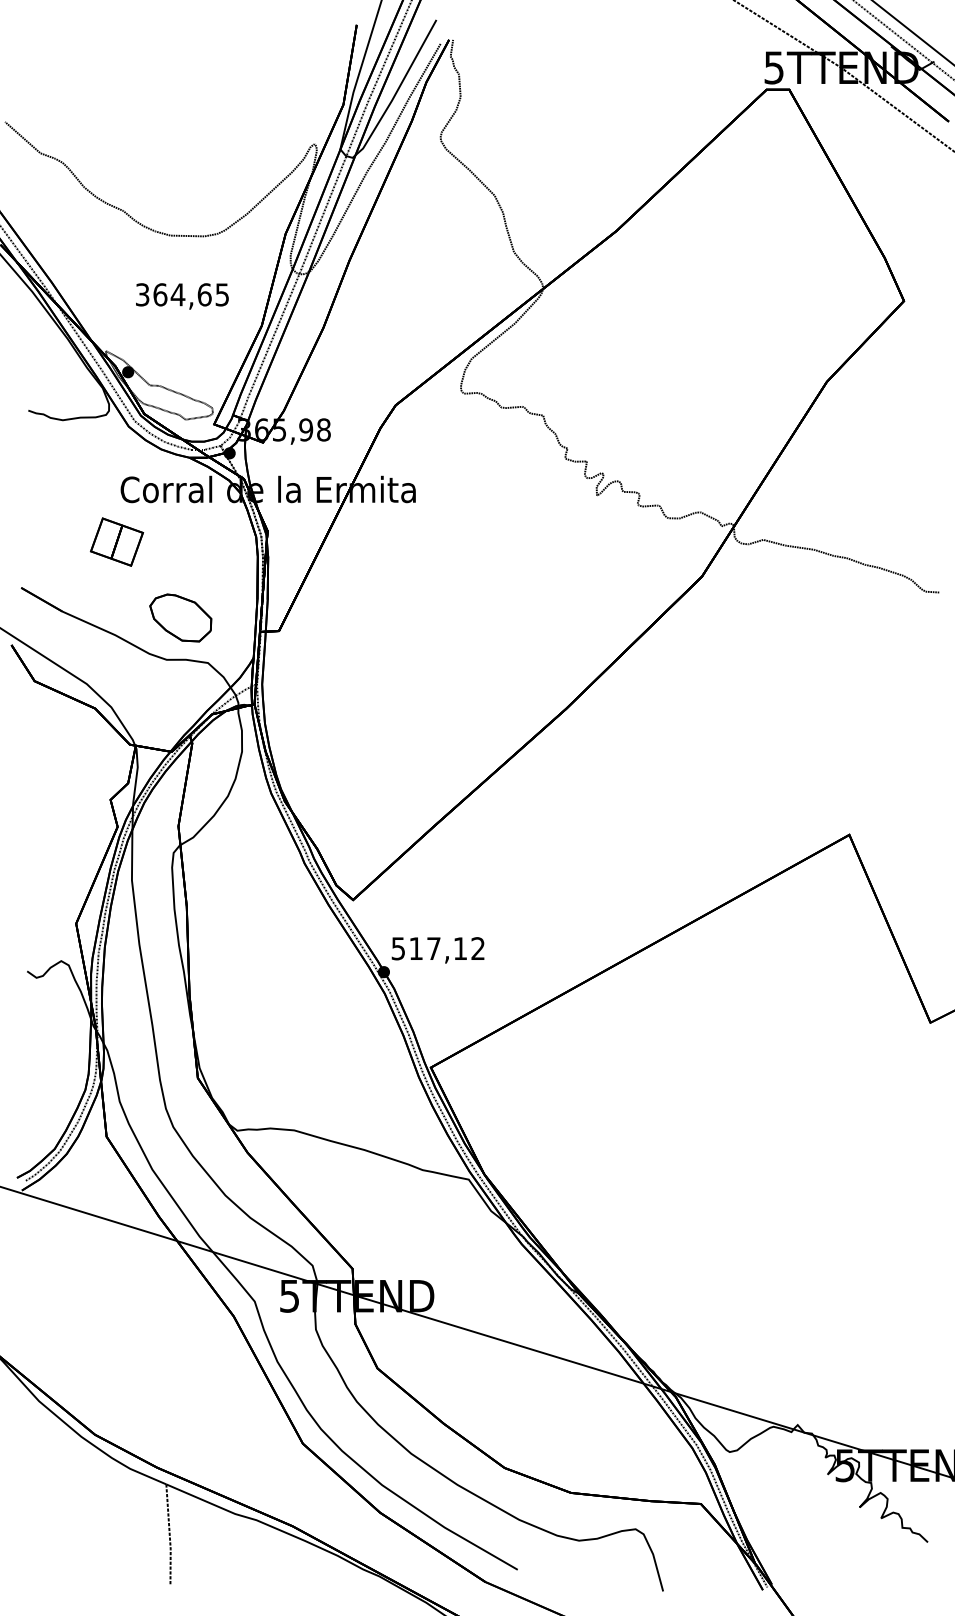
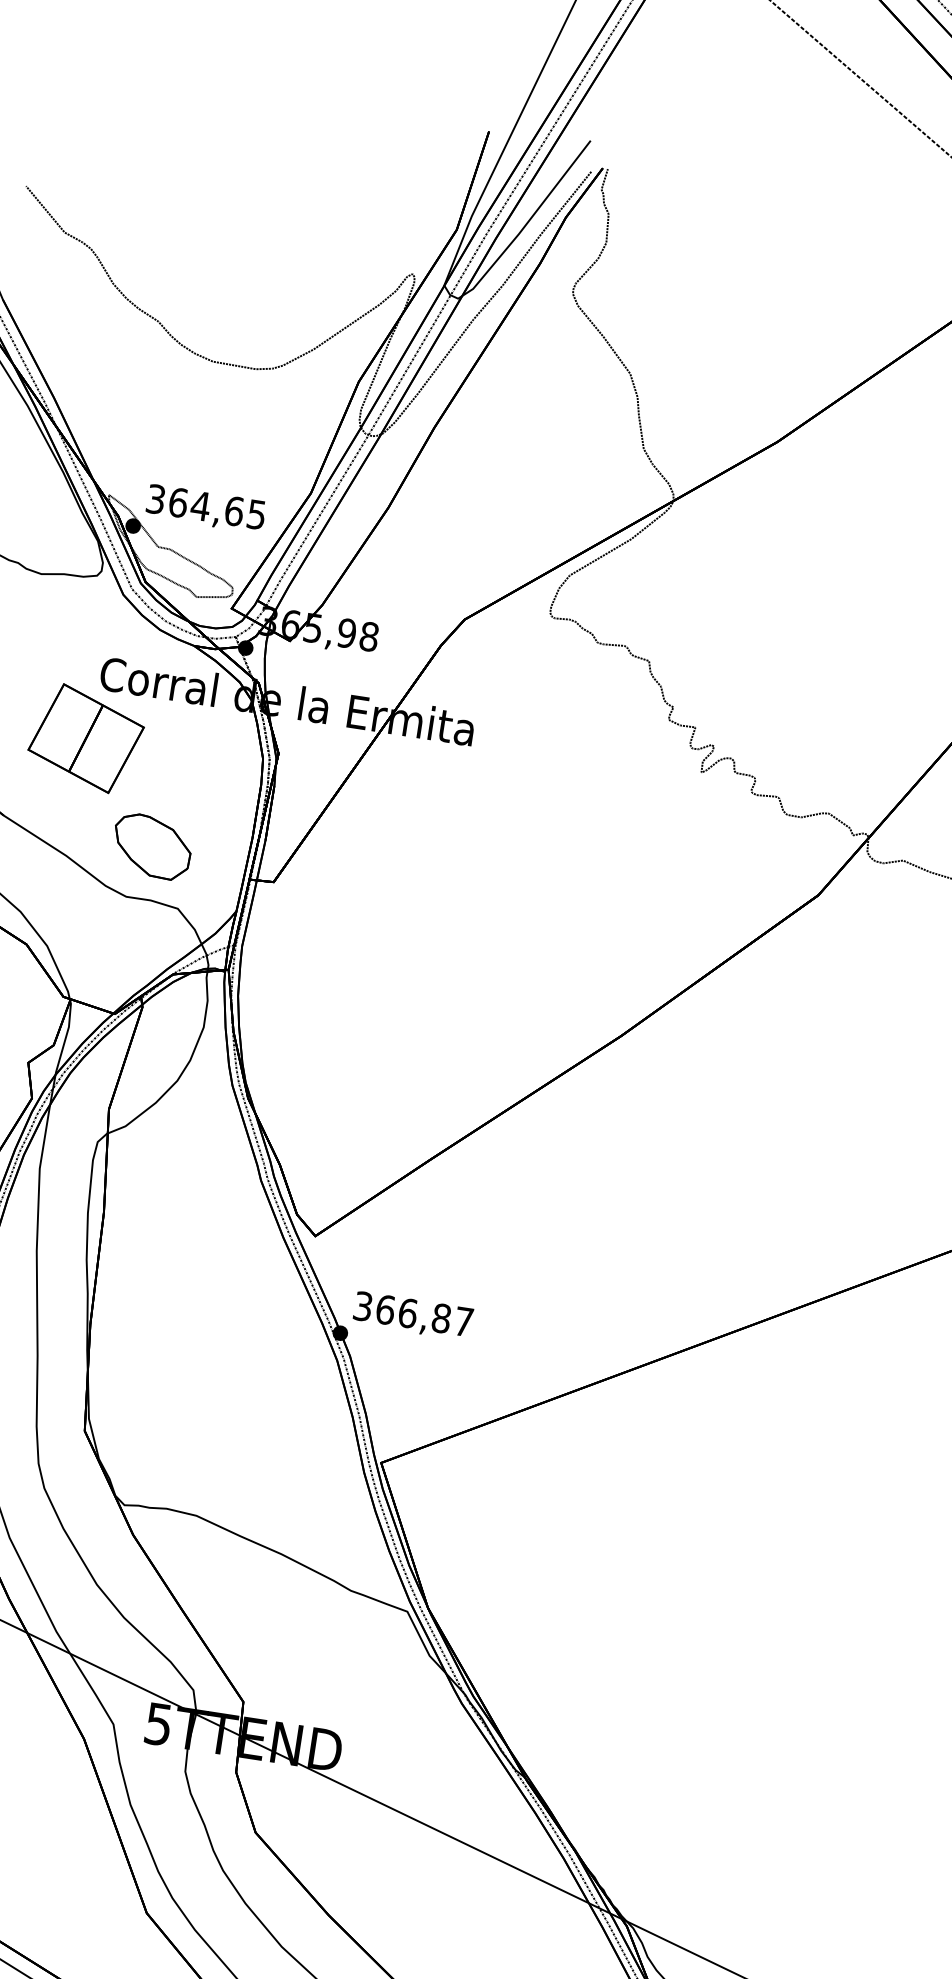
text: (182, 296) -> (206, 509), moved
part: (116, 541) -> (85, 737), size x1.67
text: (438, 948) -> (413, 1313), 517,12 -> 366,87

